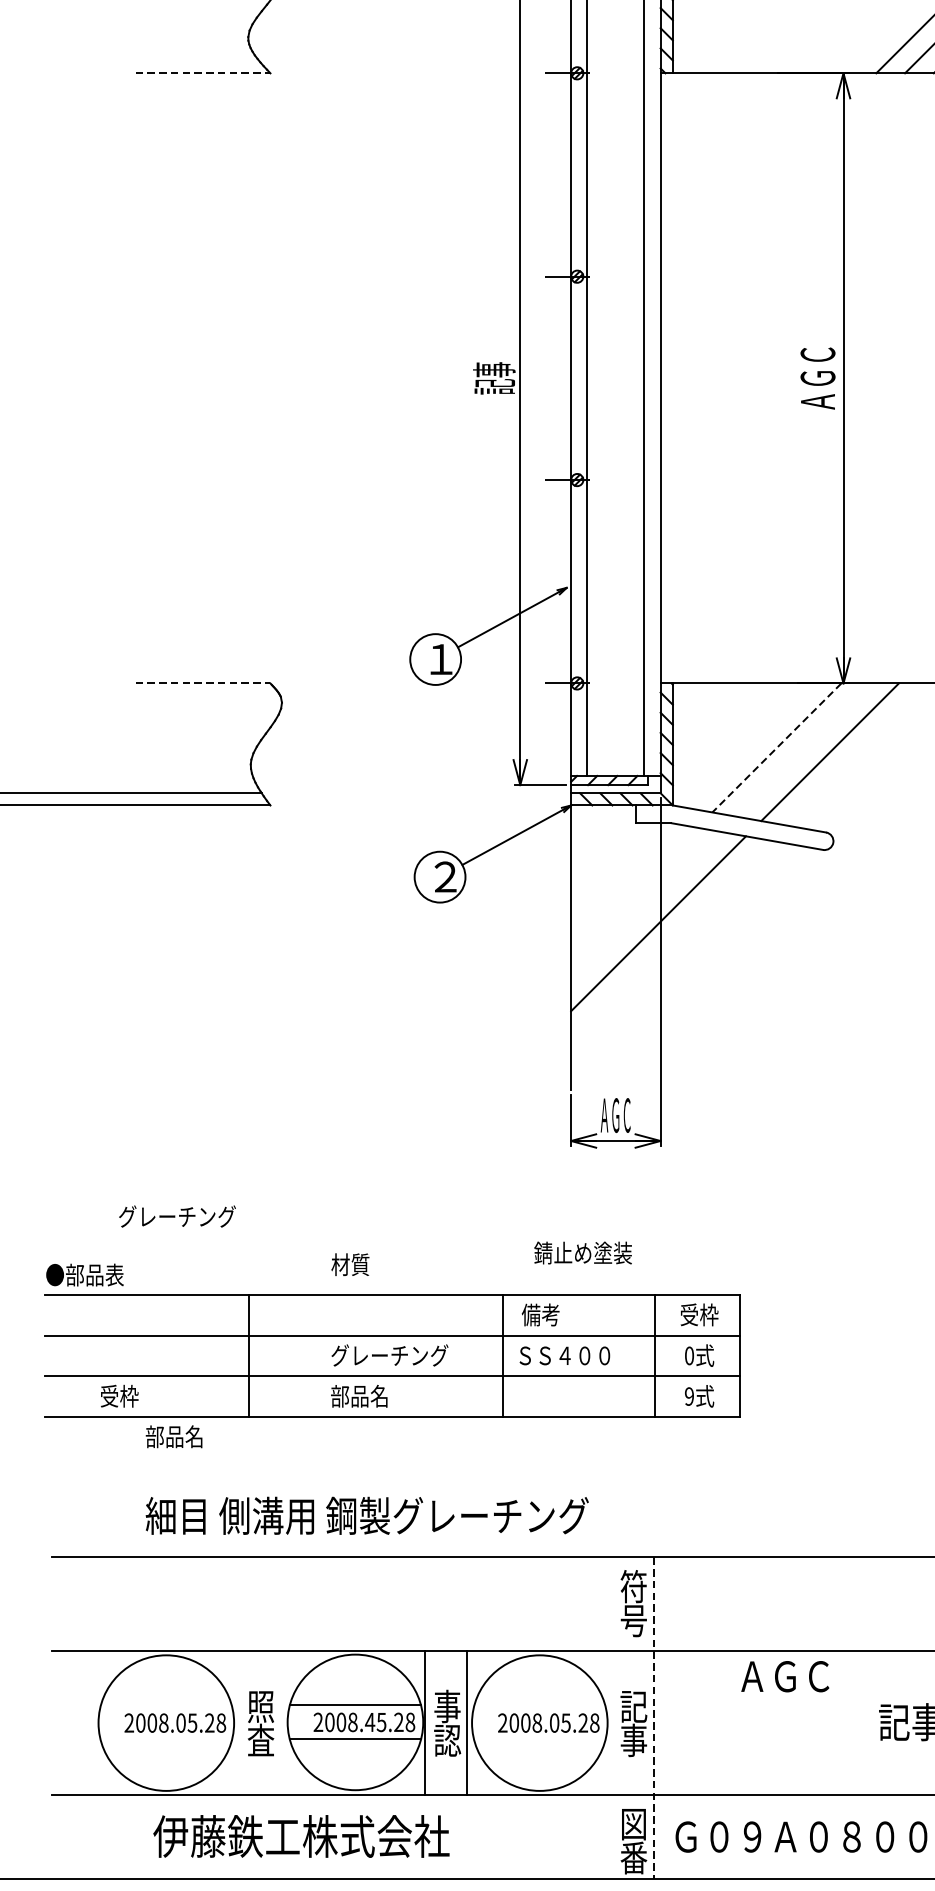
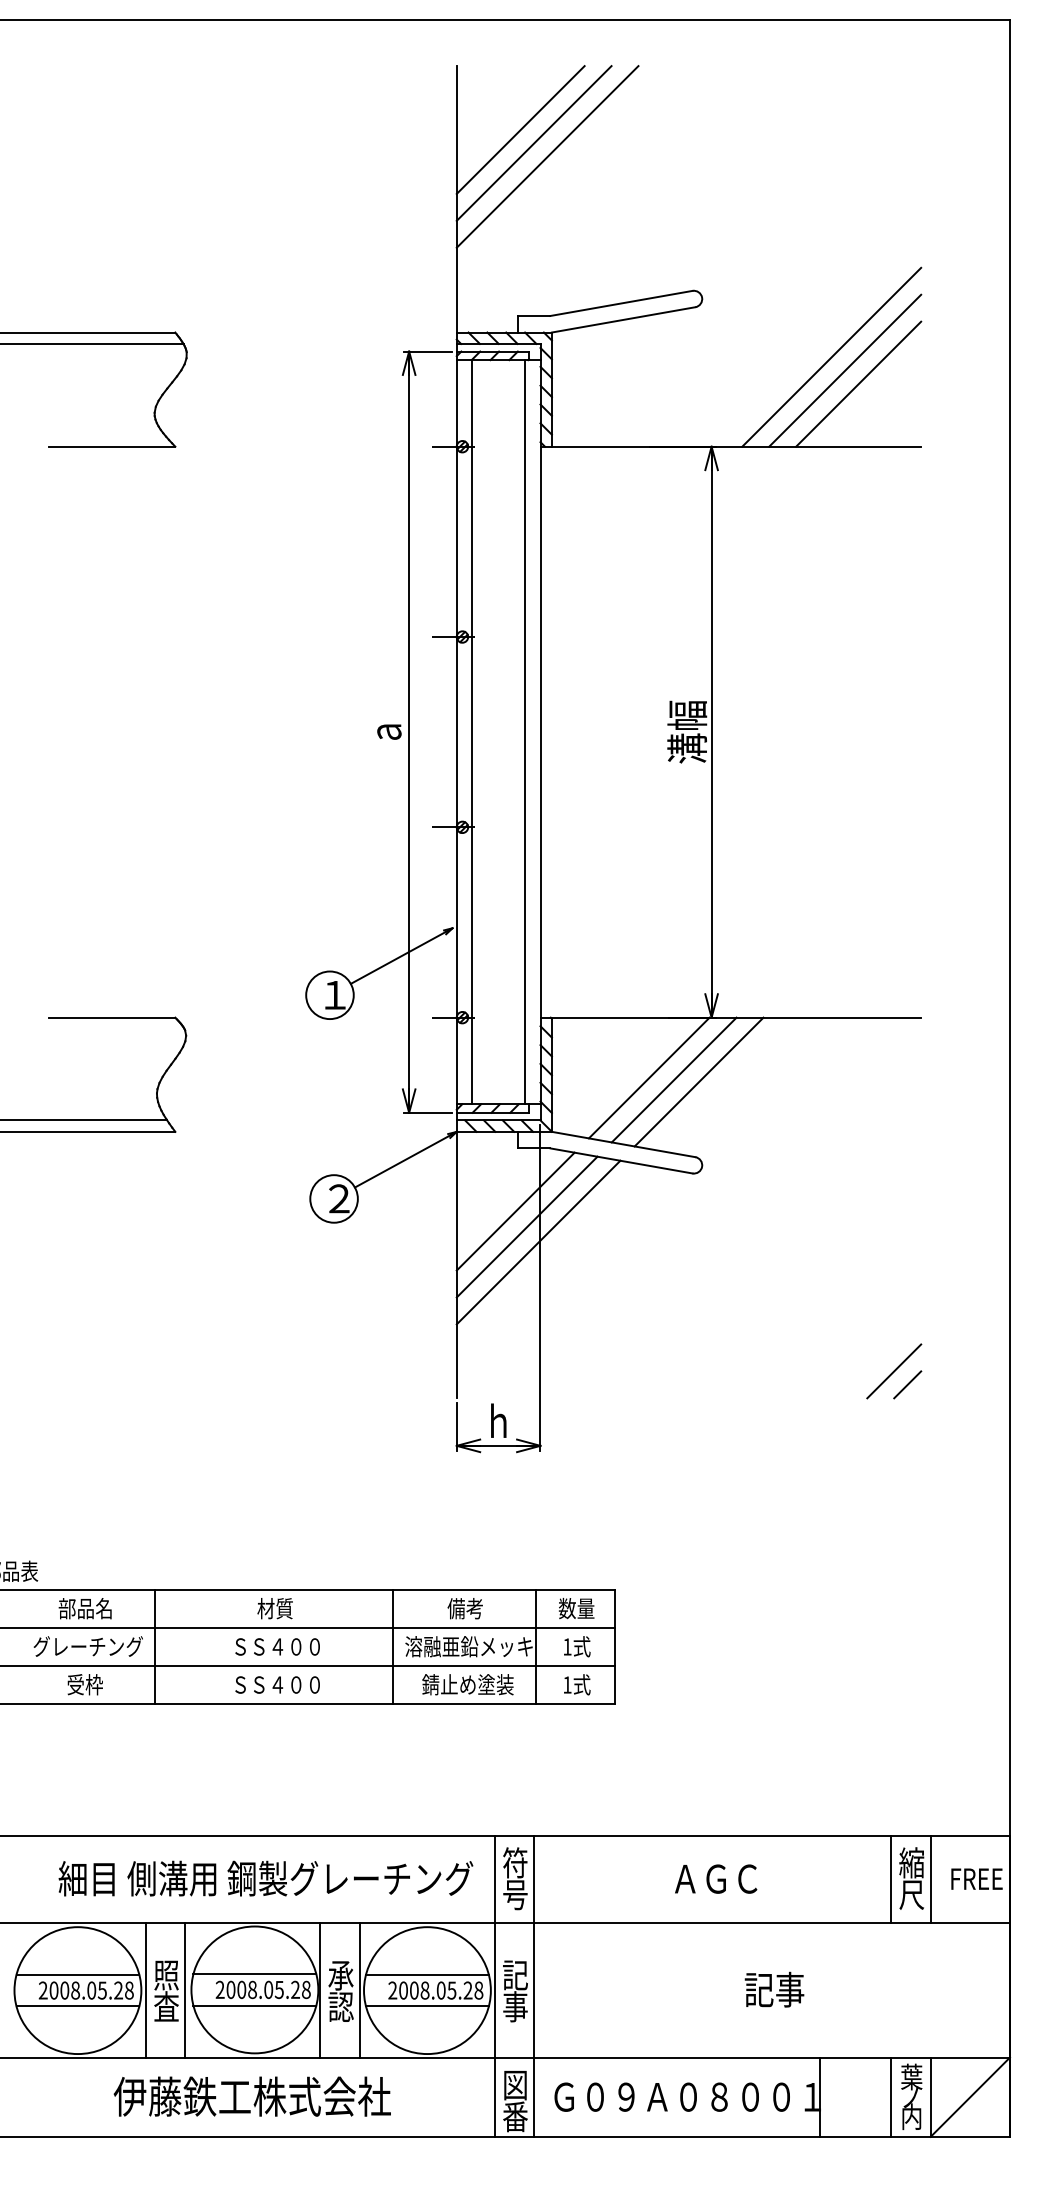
line: (203, 73) -> (112, 446), dashed -> solid
text: (817, 377) -> (687, 731), ＡＧＣ -> 溝幅
text: (493, 378) -> (384, 732), 記事 -> ａ
line: (203, 683) -> (112, 1017), dashed -> solid
line: (776, 748) -> (648, 1078), dashed -> solid
line: (802, 749) -> (673, 1079), added
line: (633, 890) -> (515, 1211), added
line: (645, 906) -> (526, 1226), added
text: (615, 1113) -> (498, 1420), ＡＧＣ -> ｈ
text: (176, 1216) -> (87, 1646), moved
text: (582, 1252) -> (467, 1684), moved
text: (349, 1264) -> (274, 1608), moved
text: (539, 1314) -> (464, 1608), moved
text: (699, 1314) -> (576, 1608), 受枠 -> 数量
text: (389, 1355) -> (286, 1646), グレーチング -> ＳＳ４００
text: (583, 1355) -> (468, 1646), ＳＳ４００ -> 溶融亜鉛メッキ
text: (689, 1355) -> (567, 1646), 0 -> 1
text: (118, 1396) -> (84, 1684), moved
text: (377, 1396) -> (275, 1684), 部品名 -> ＳＳ４００
text: (689, 1396) -> (567, 1684), 9 -> 1
text: (173, 1436) -> (84, 1608), moved
text: (366, 1515) -> (265, 1878), moved
text: (785, 1675) -> (716, 1878), moved
line: (165, 1705) -> (77, 1974), added
text: (446, 1705) -> (340, 1974), 事 -> 承
line: (539, 1705) -> (427, 1974), added
line: (611, 1717) -> (494, 1985), added
line: (654, 1718) -> (534, 1986), dashed -> solid
line: (238, 1721) -> (145, 1989), added
line: (281, 1721) -> (185, 1989), added
text: (369, 1721) -> (268, 1989), 2008.45.28 -> 2008.05.28
line: (165, 1740) -> (77, 2006), added
line: (539, 1740) -> (427, 2006), added
text: (300, 1836) -> (251, 2096), moved

